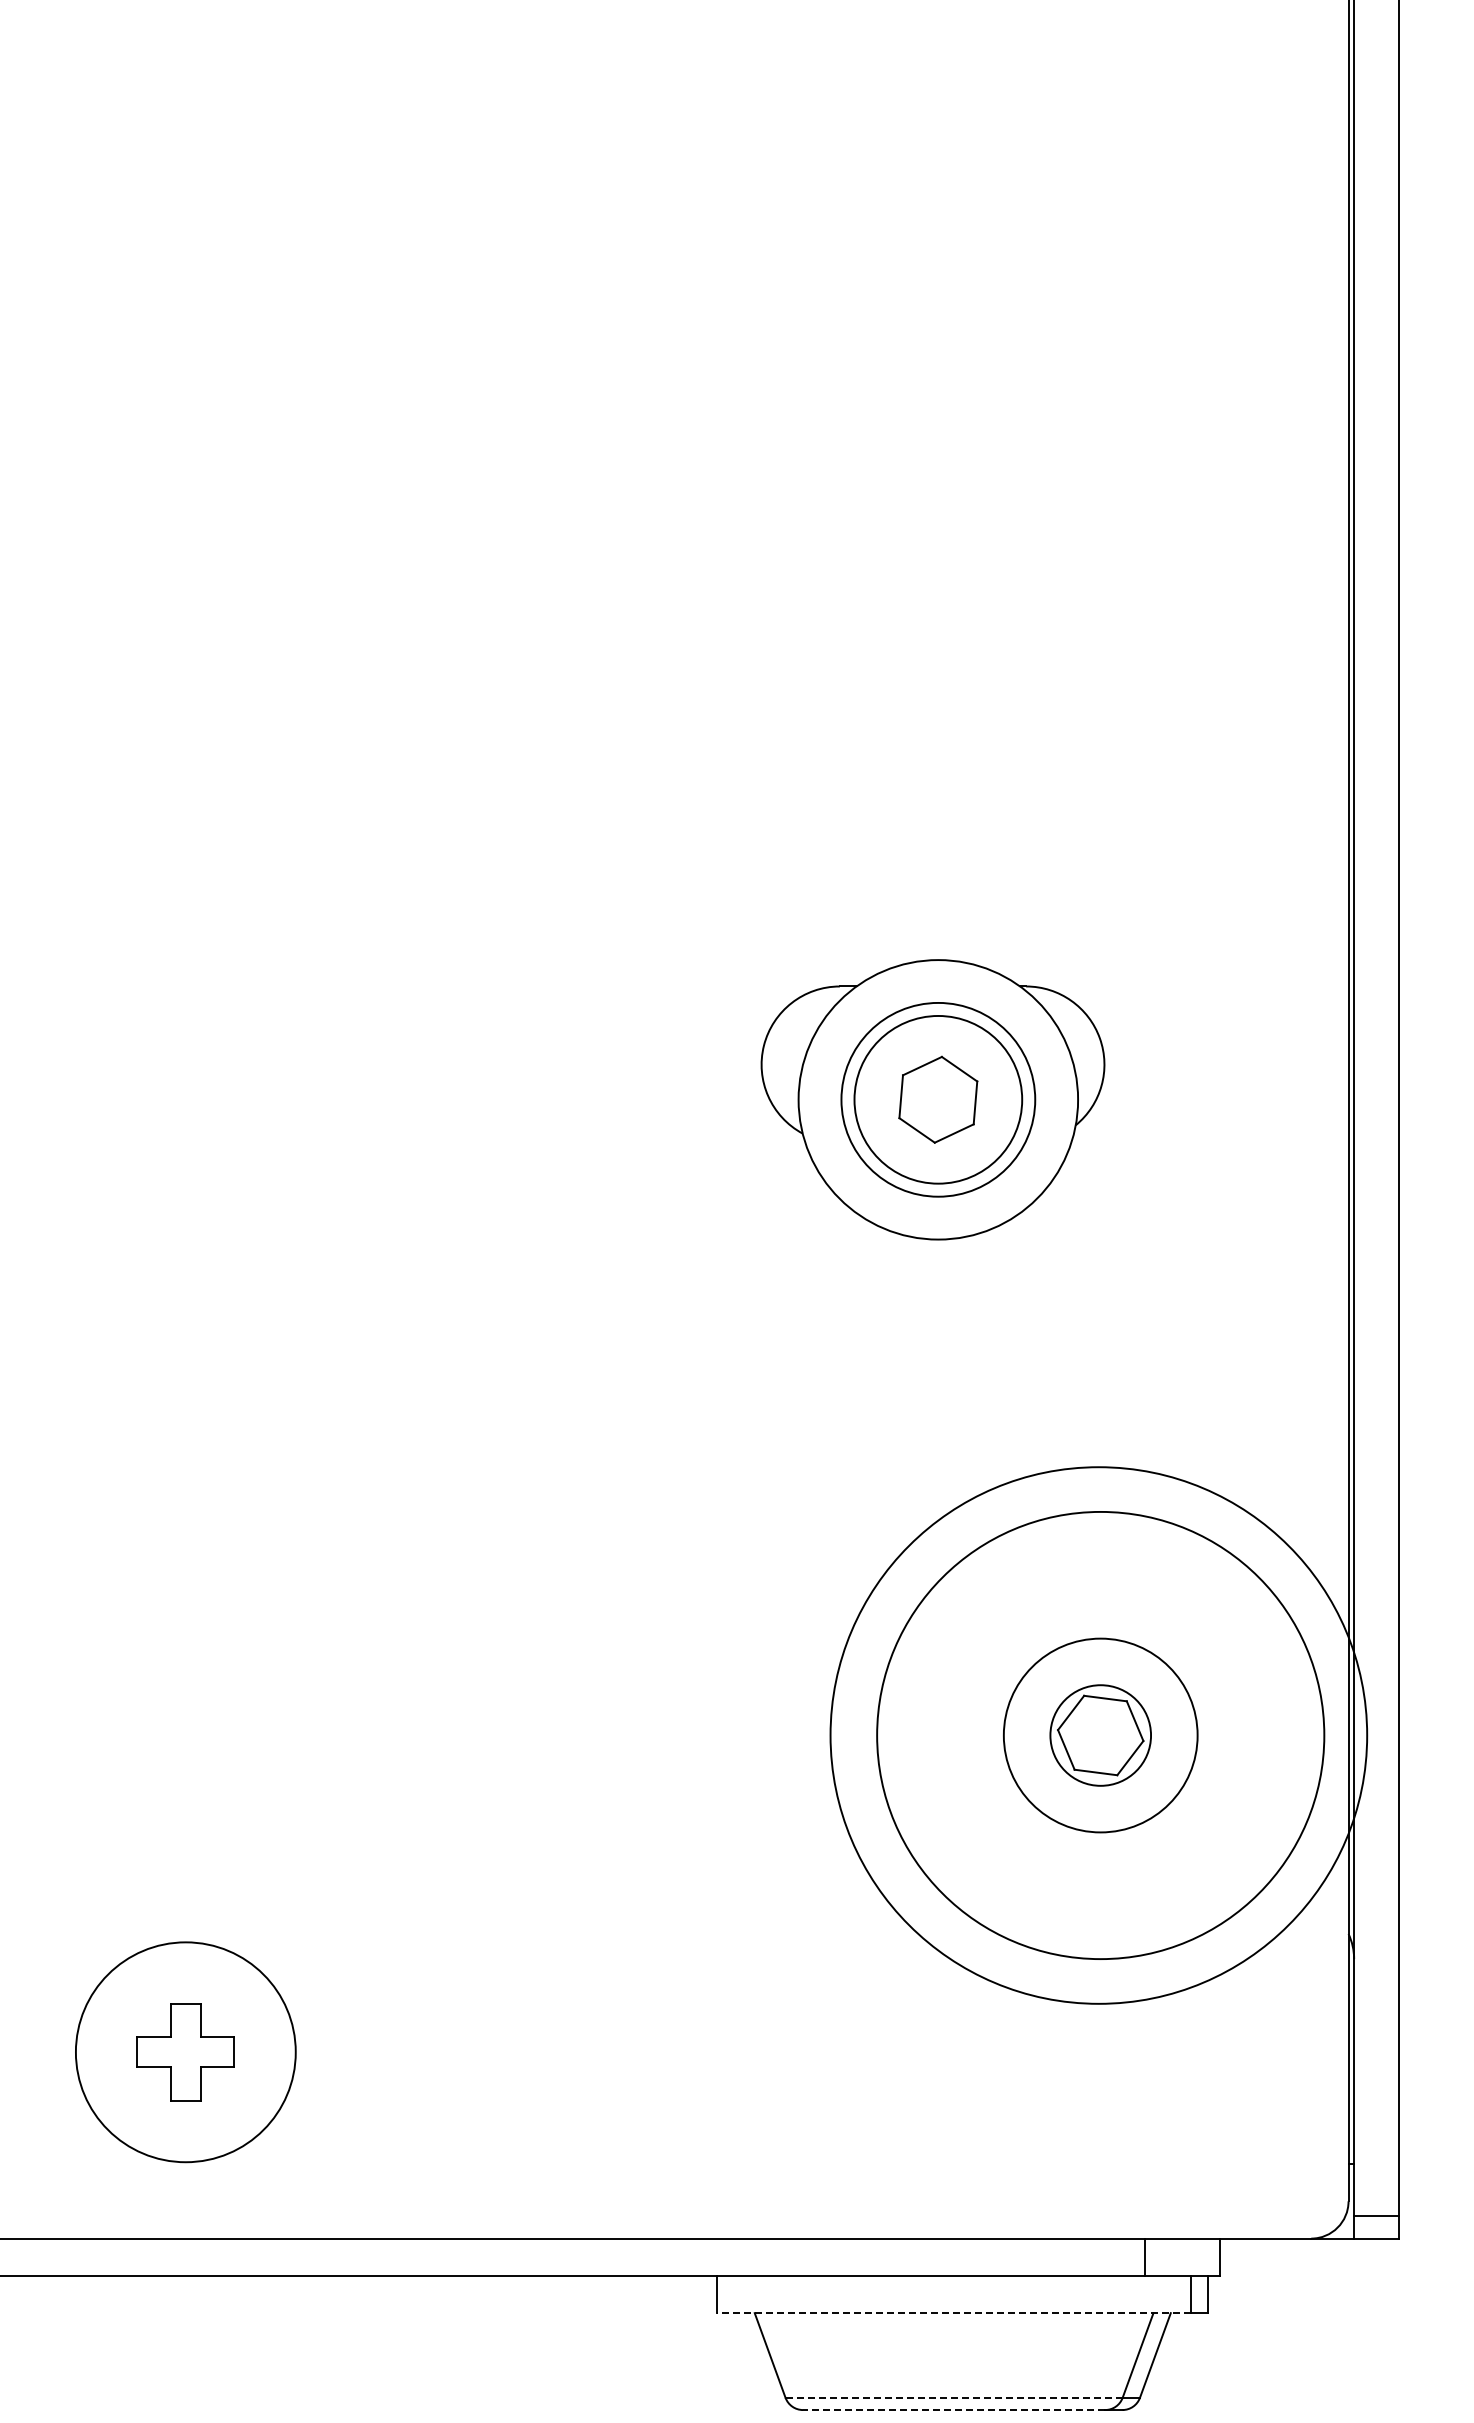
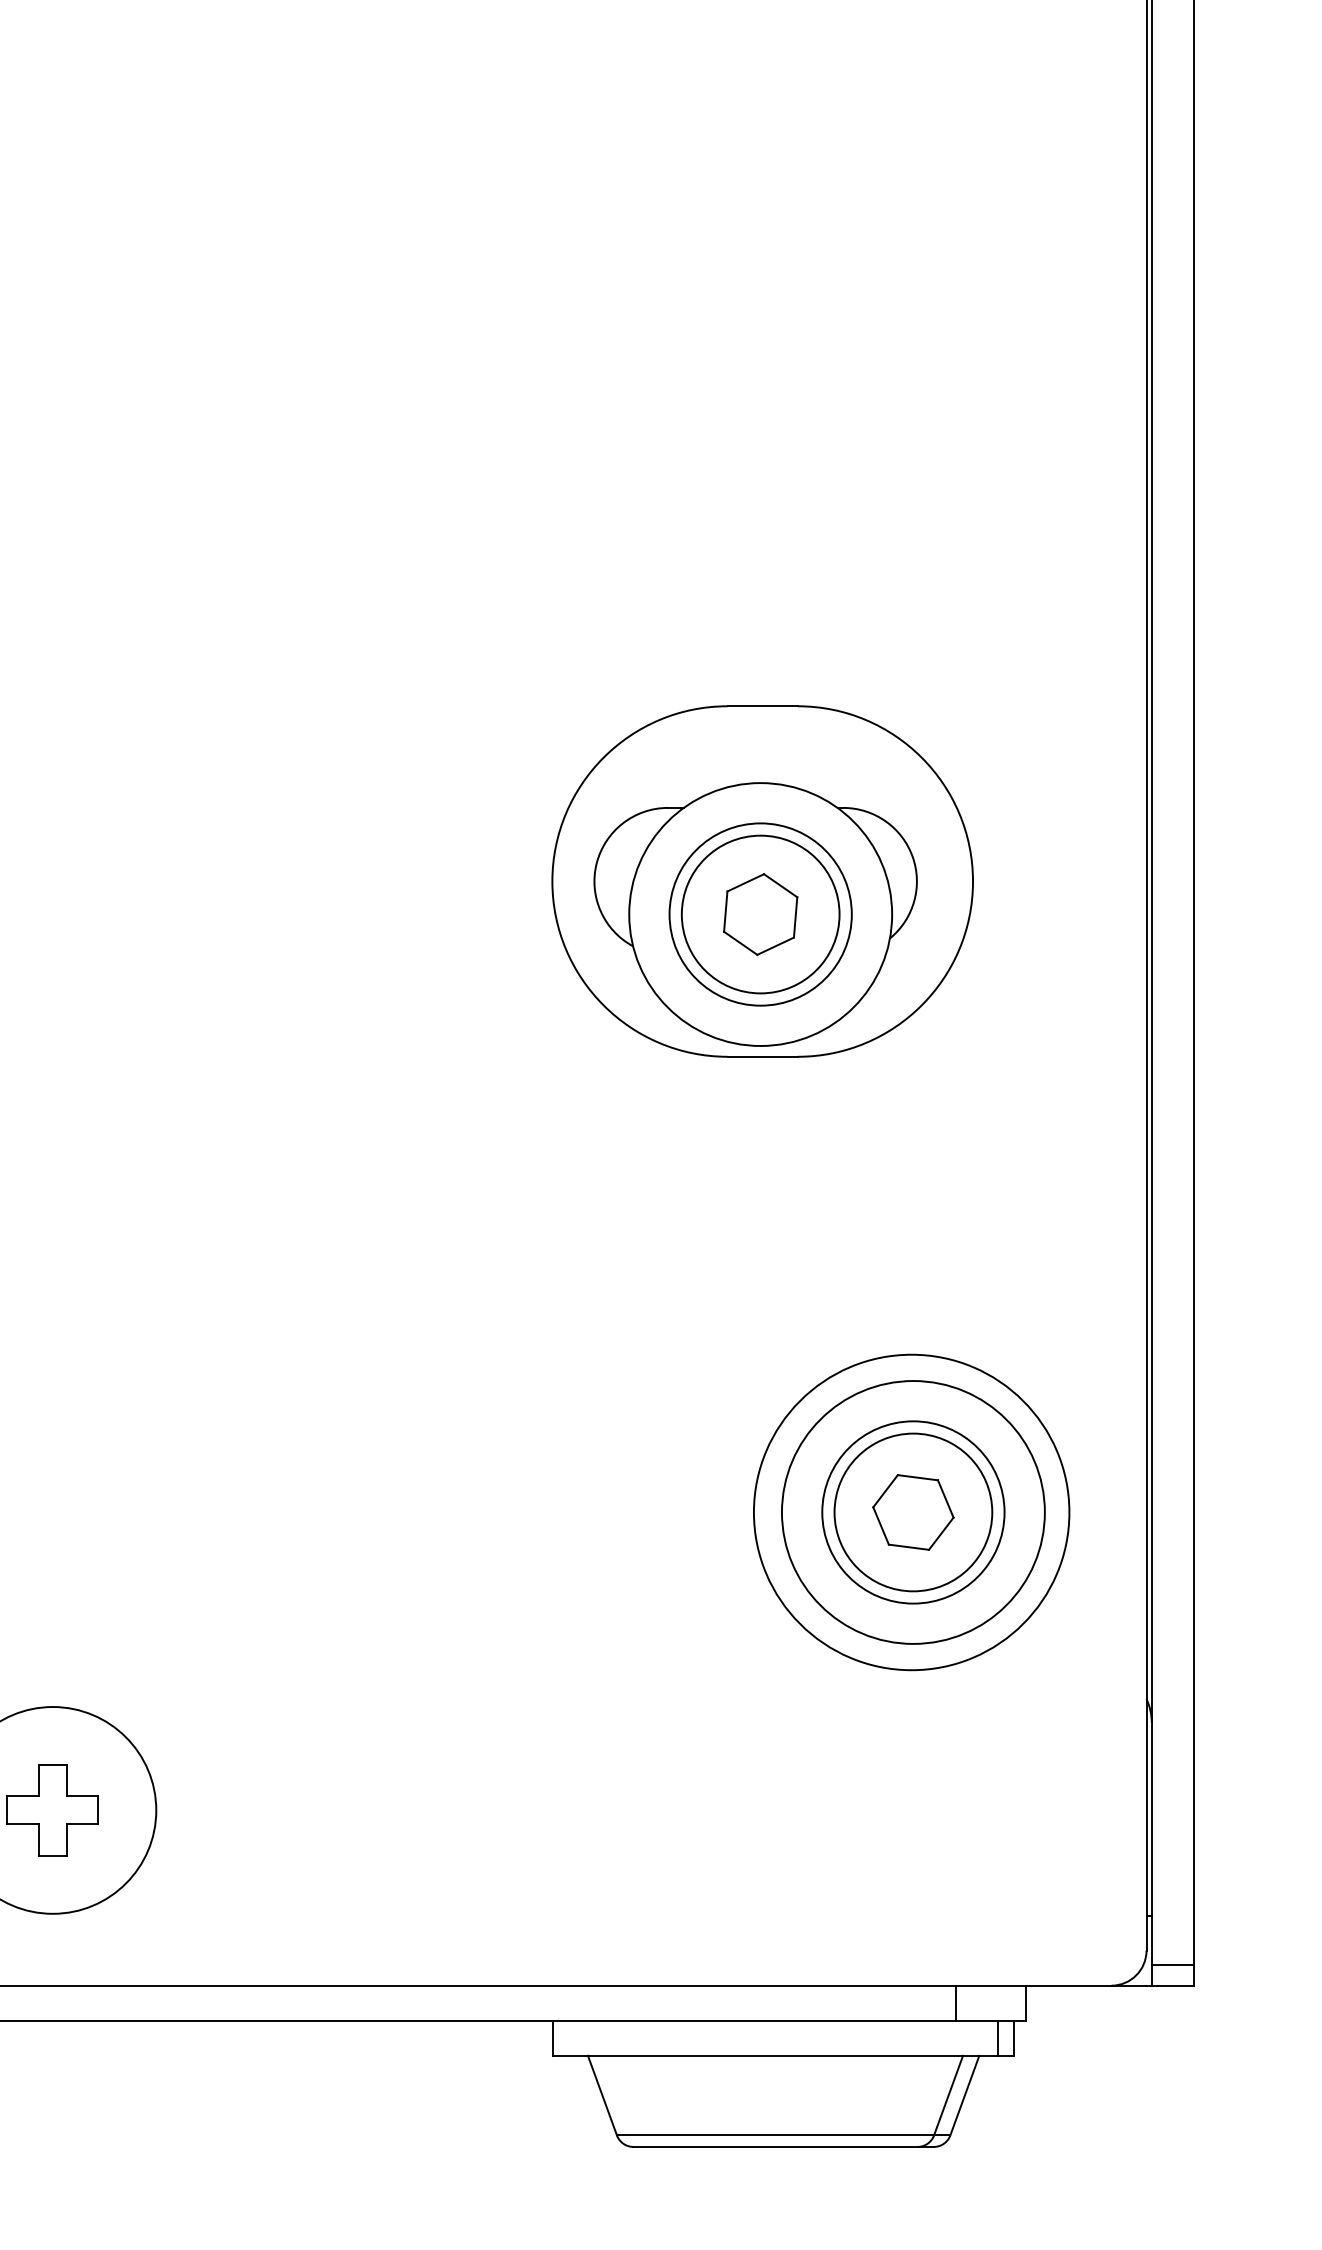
part: (940, 1064) -> (762, 881), added
circle: (1098, 1735) -> (911, 1512), size x0.62
circle: (1100, 1735) -> (913, 1512), size x0.62
circle: (1100, 1735) -> (913, 1512), size x1.67
line: (954, 2313) -> (775, 2056), dashed -> solid
line: (954, 2397) -> (775, 2135), dashed -> solid
line: (953, 2410) -> (774, 2147), dashed -> solid

